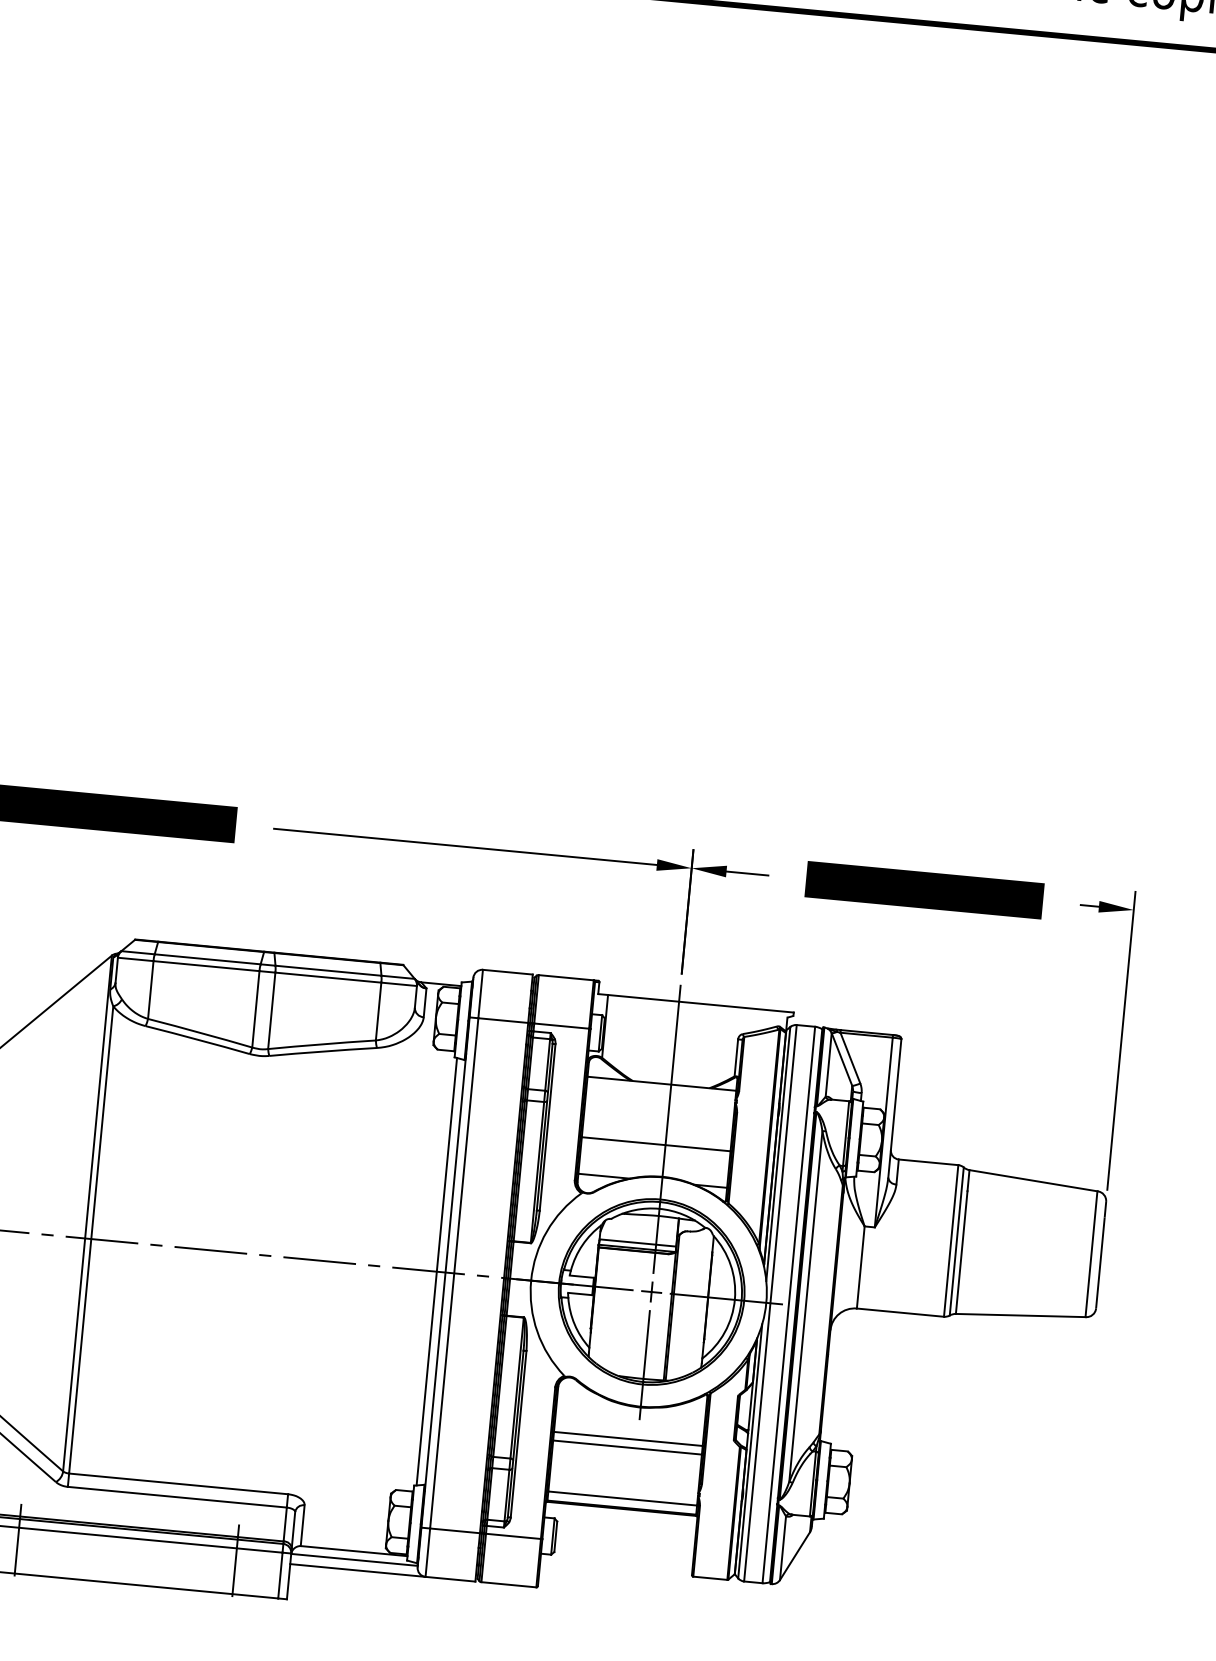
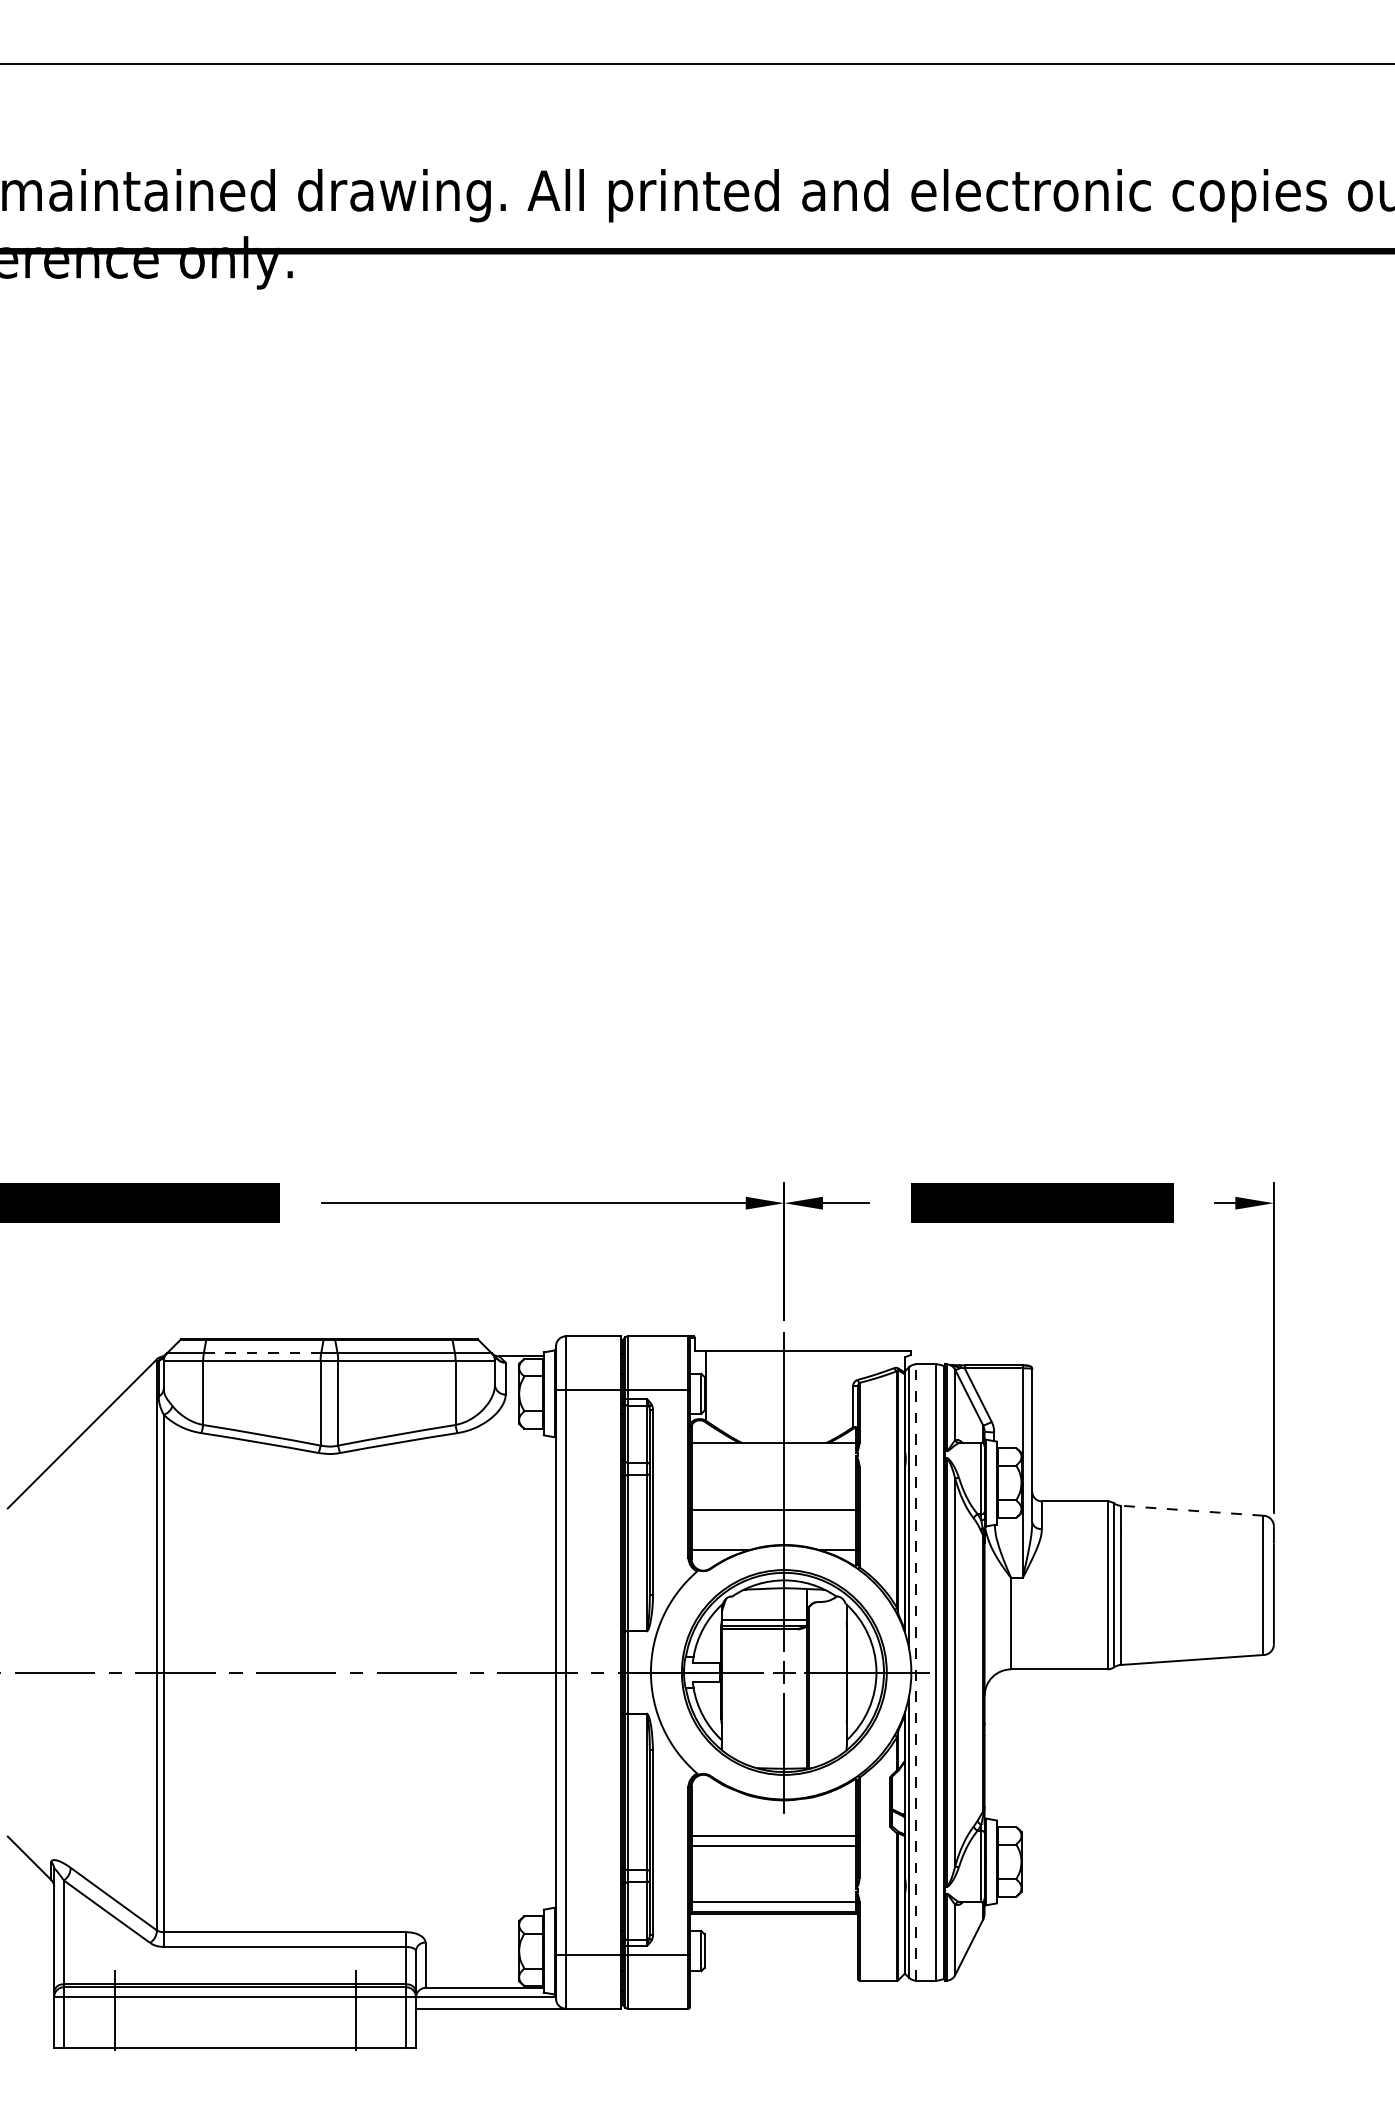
line: (207, 959) -> (262, 1353), solid -> dashed
line: (1033, 1180) -> (1191, 1510), solid -> dashed
line: (436, 1271) -> (546, 1672), removed
line: (770, 1303) -> (915, 1672), solid -> dashed

